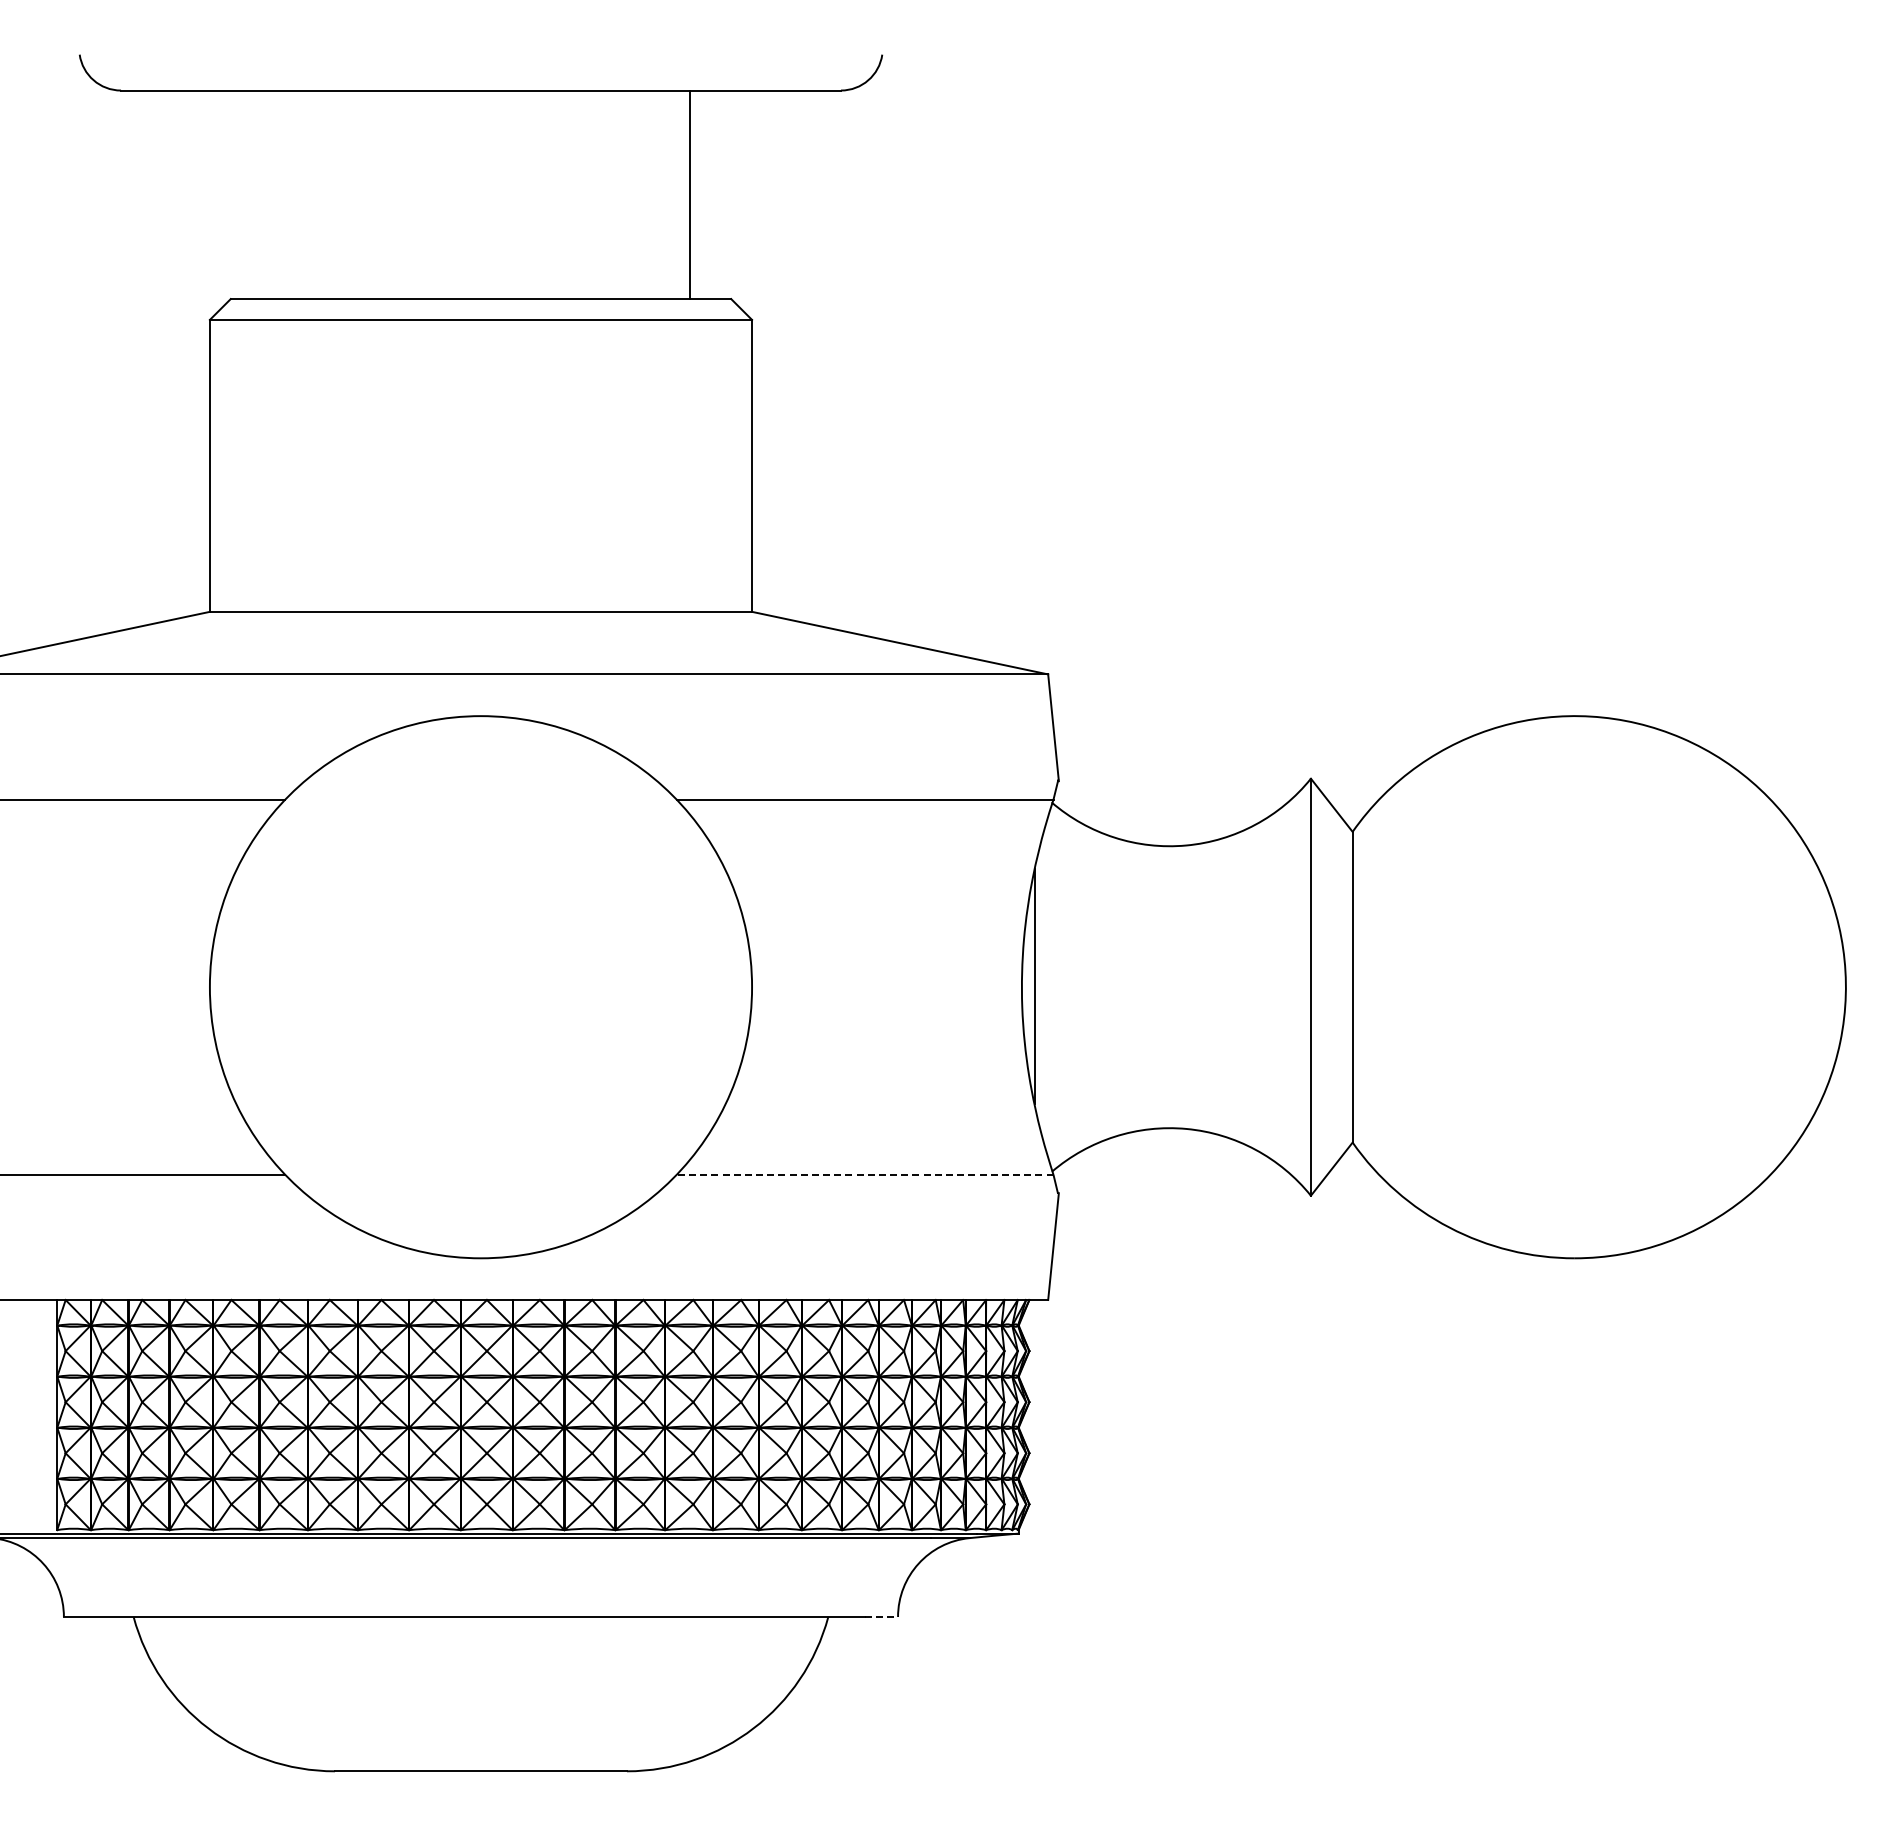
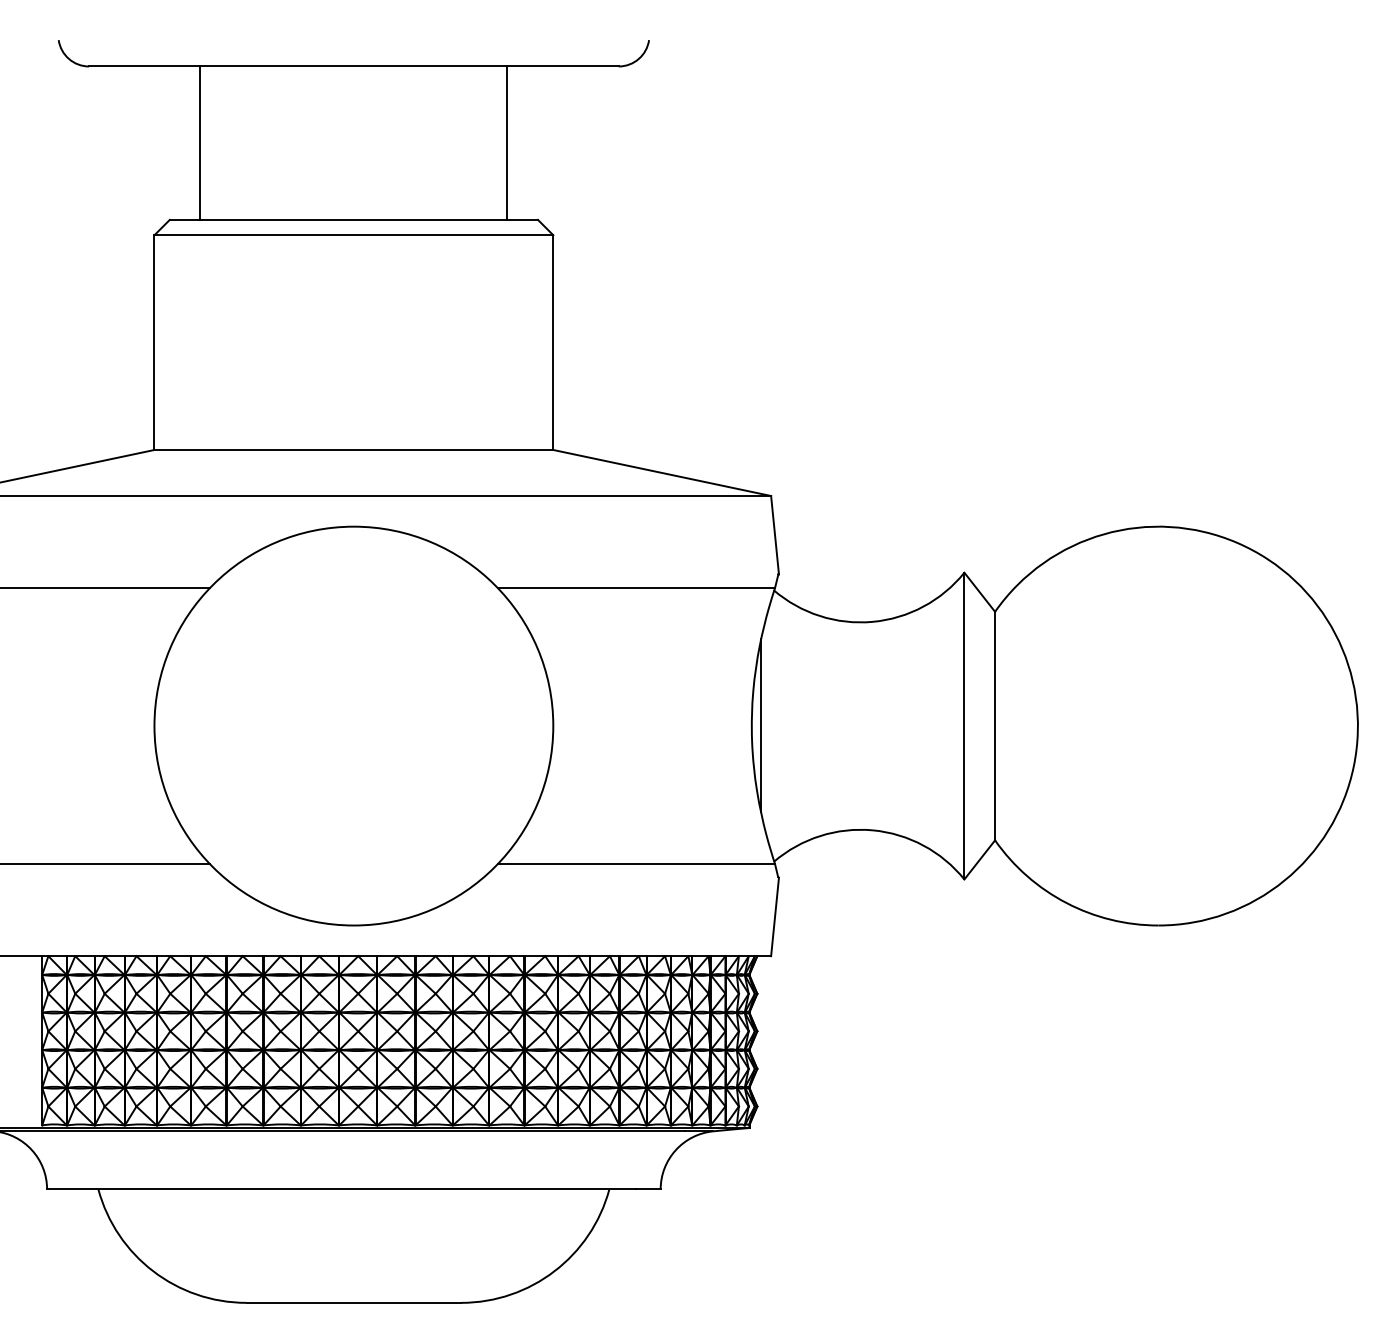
line: (272, 194) -> (200, 142), added
line: (864, 1174) -> (636, 863), dashed -> solid
line: (882, 1616) -> (649, 1188), dashed -> solid

